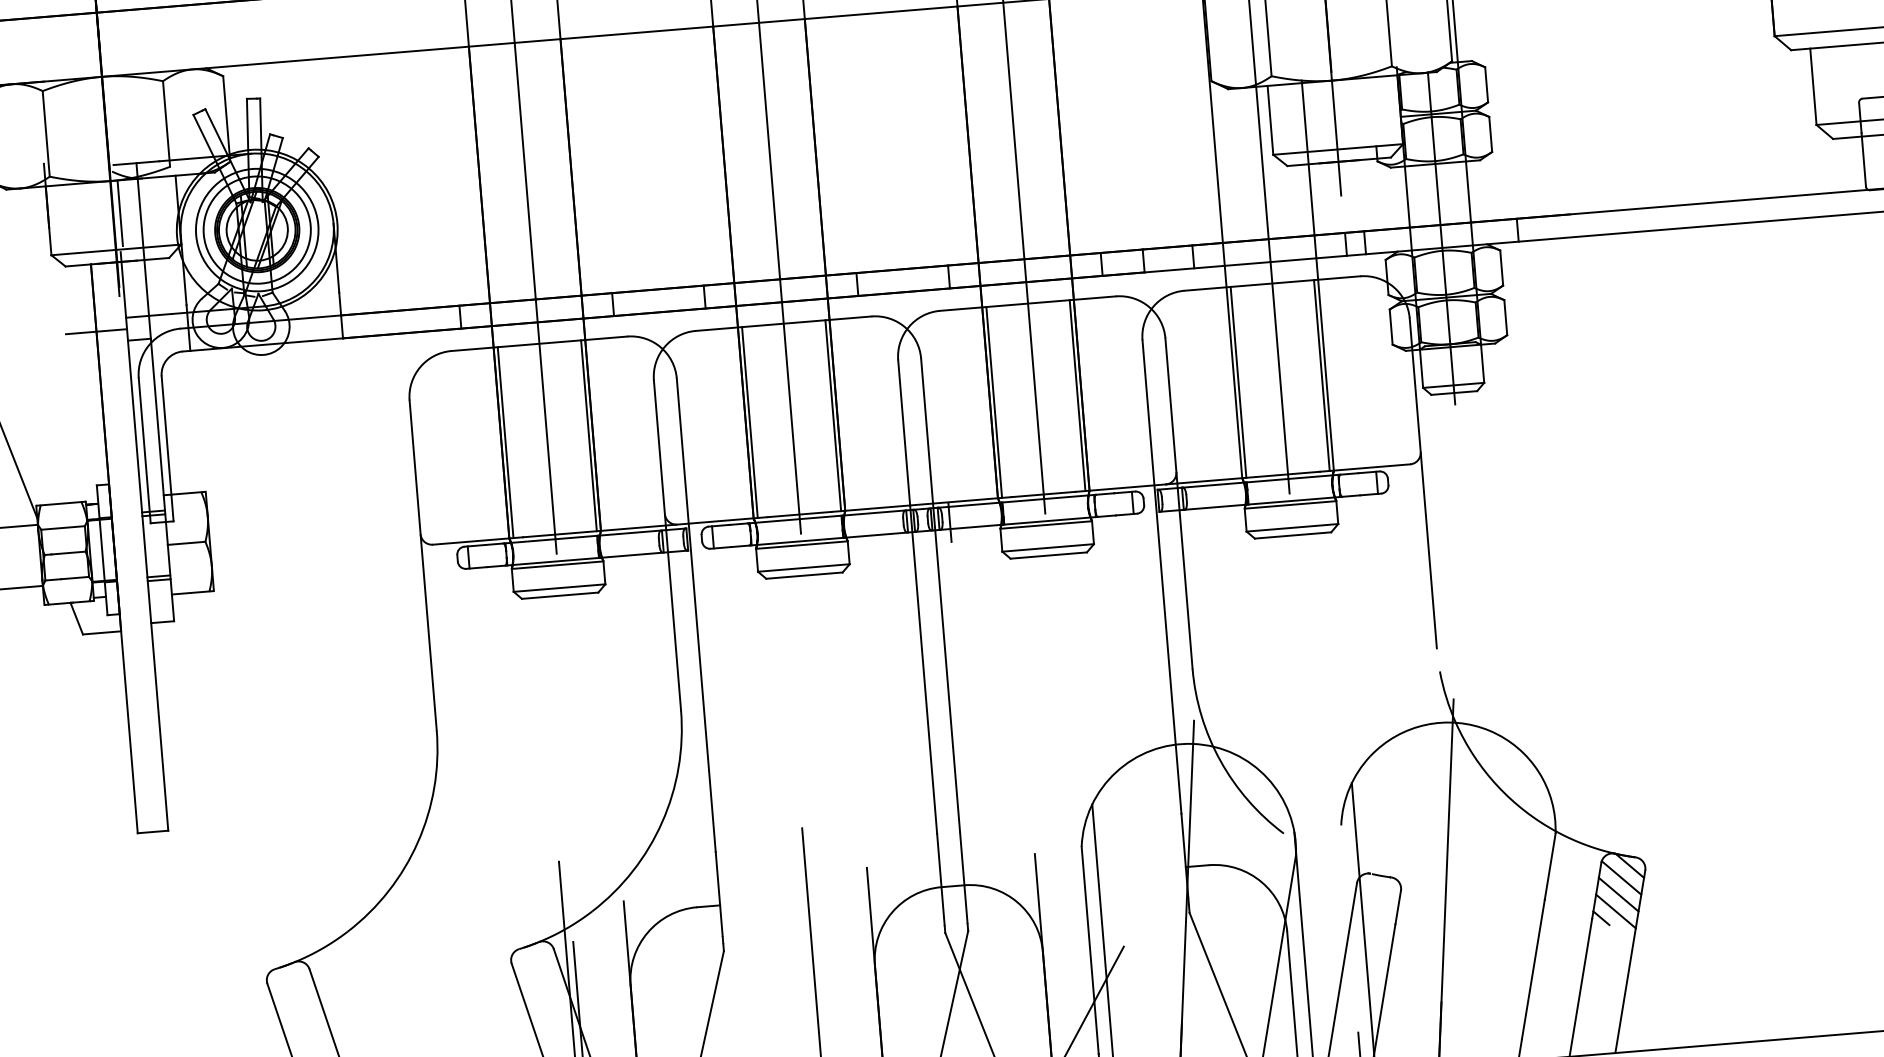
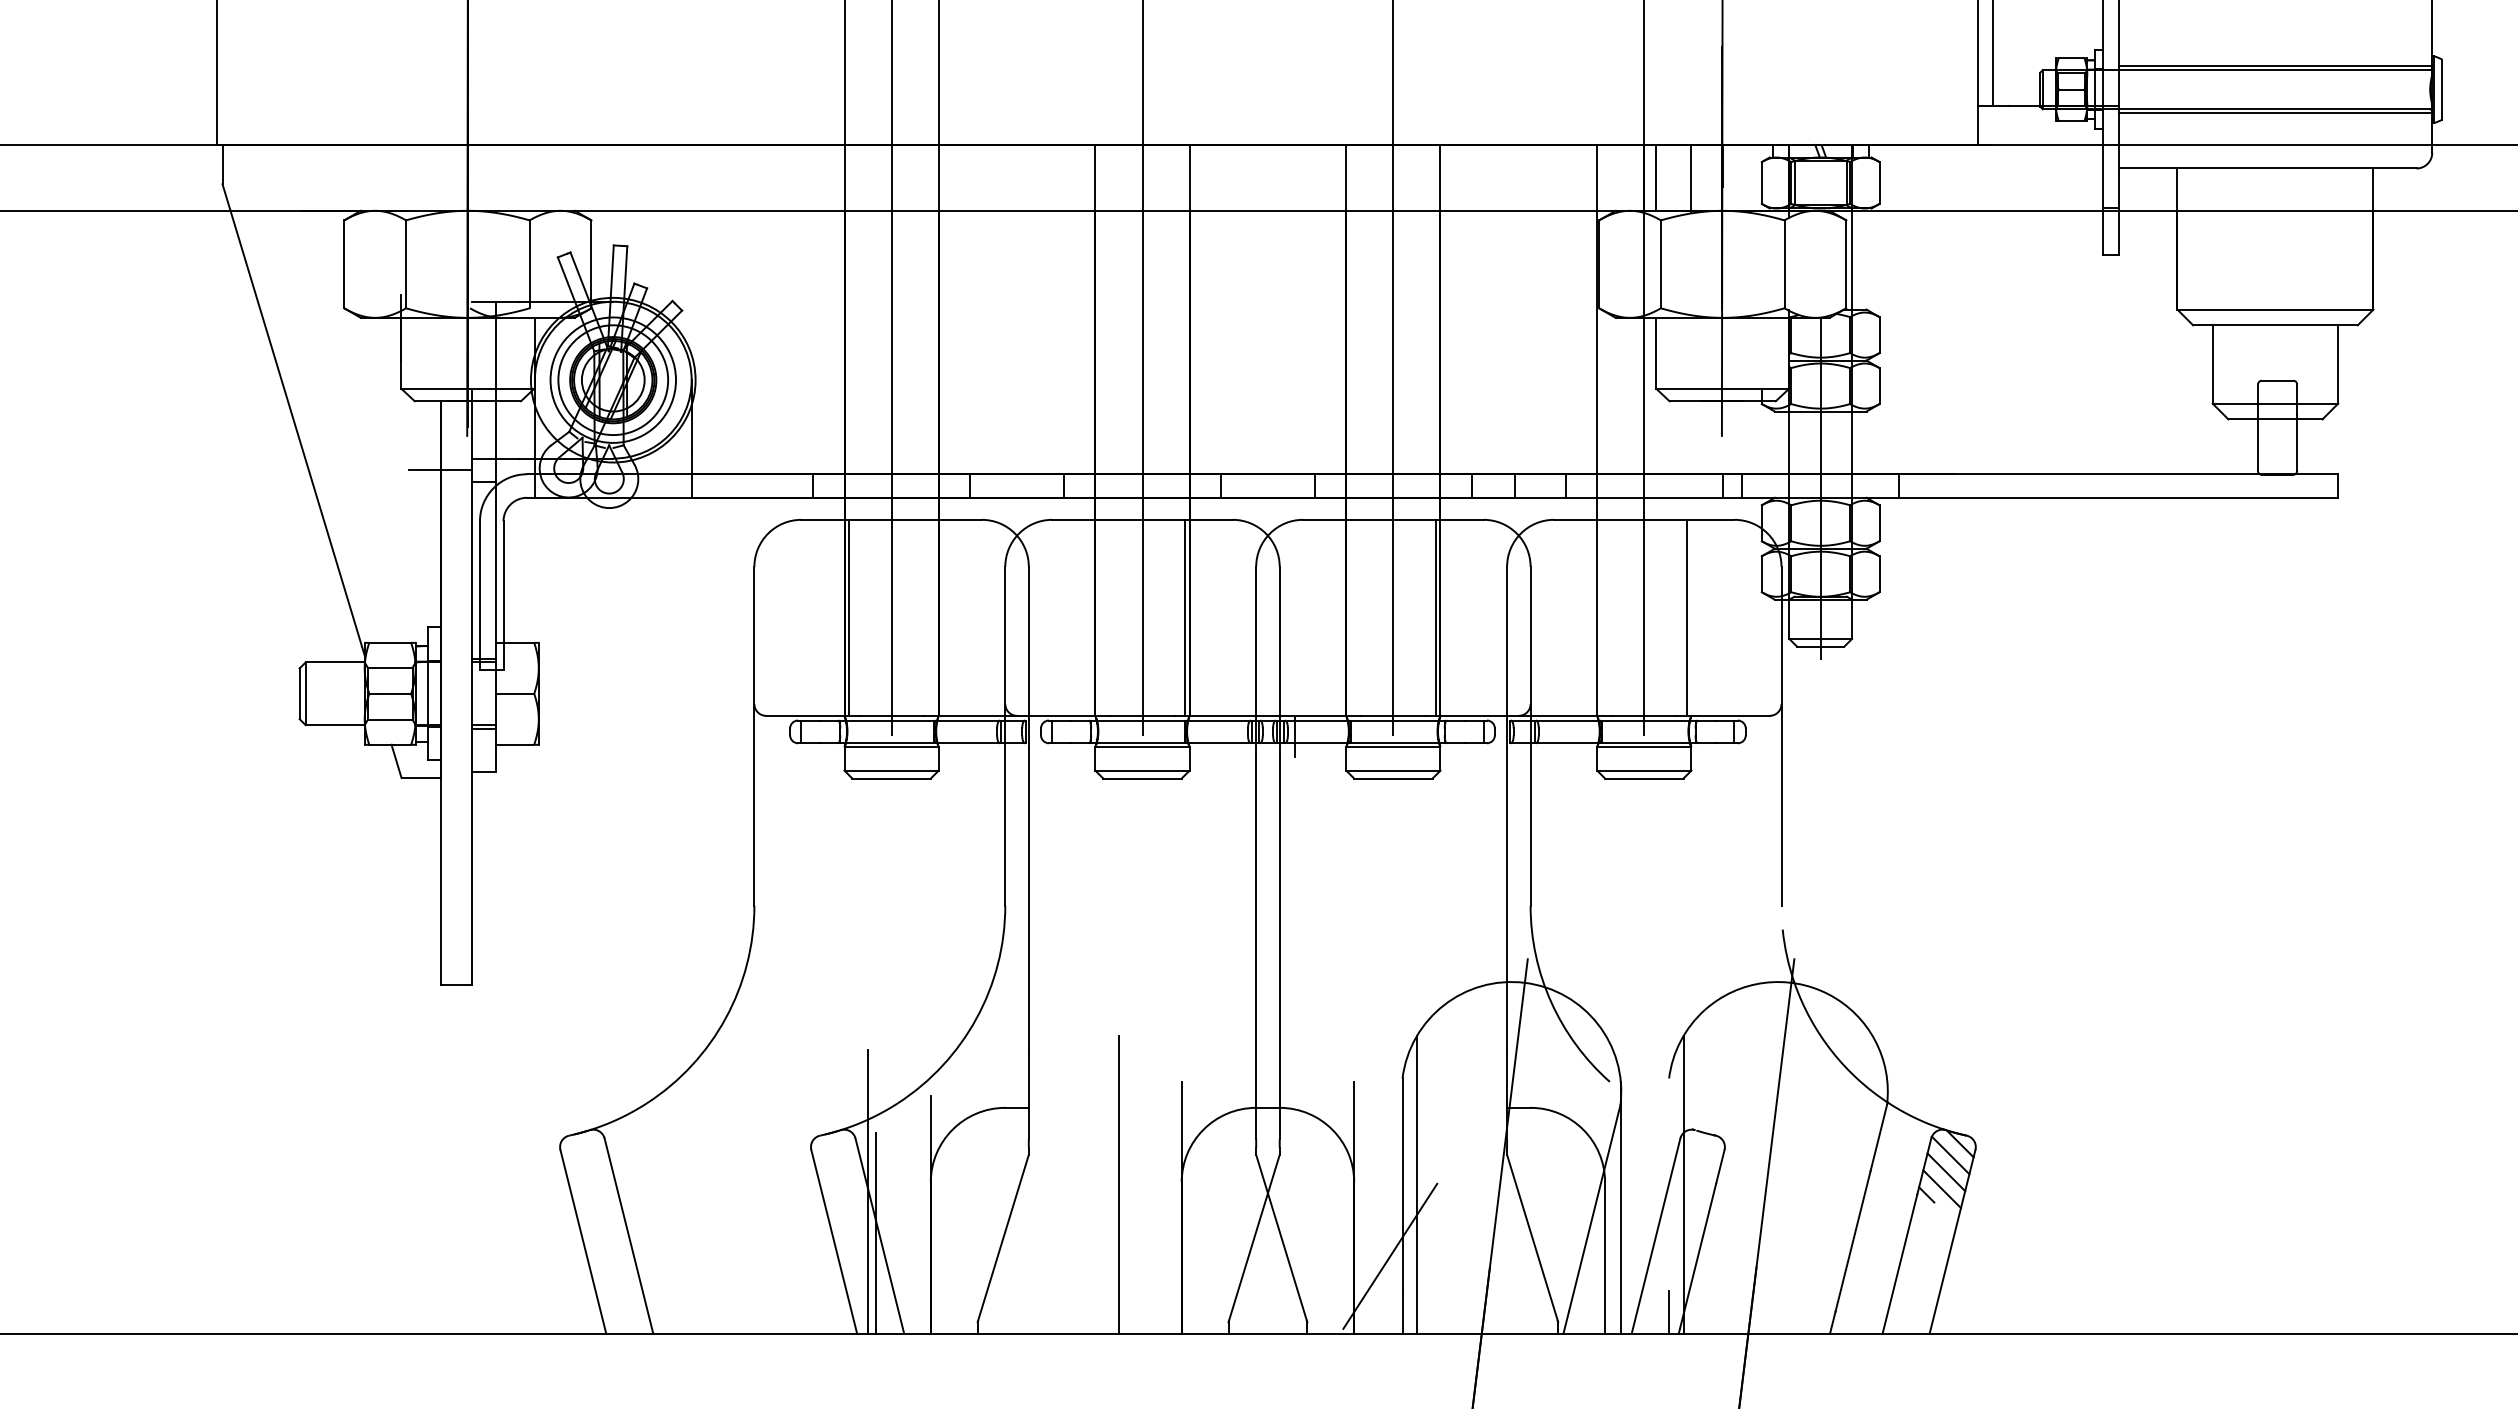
line: (119, 214) -> (474, 352), removed
line: (1317, 275) -> (1691, 515), removed
line: (1238, 382) -> (1601, 617), removed
line: (994, 402) -> (1350, 617), removed
line: (749, 422) -> (1099, 617), removed
line: (589, 435) -> (934, 617), removed

